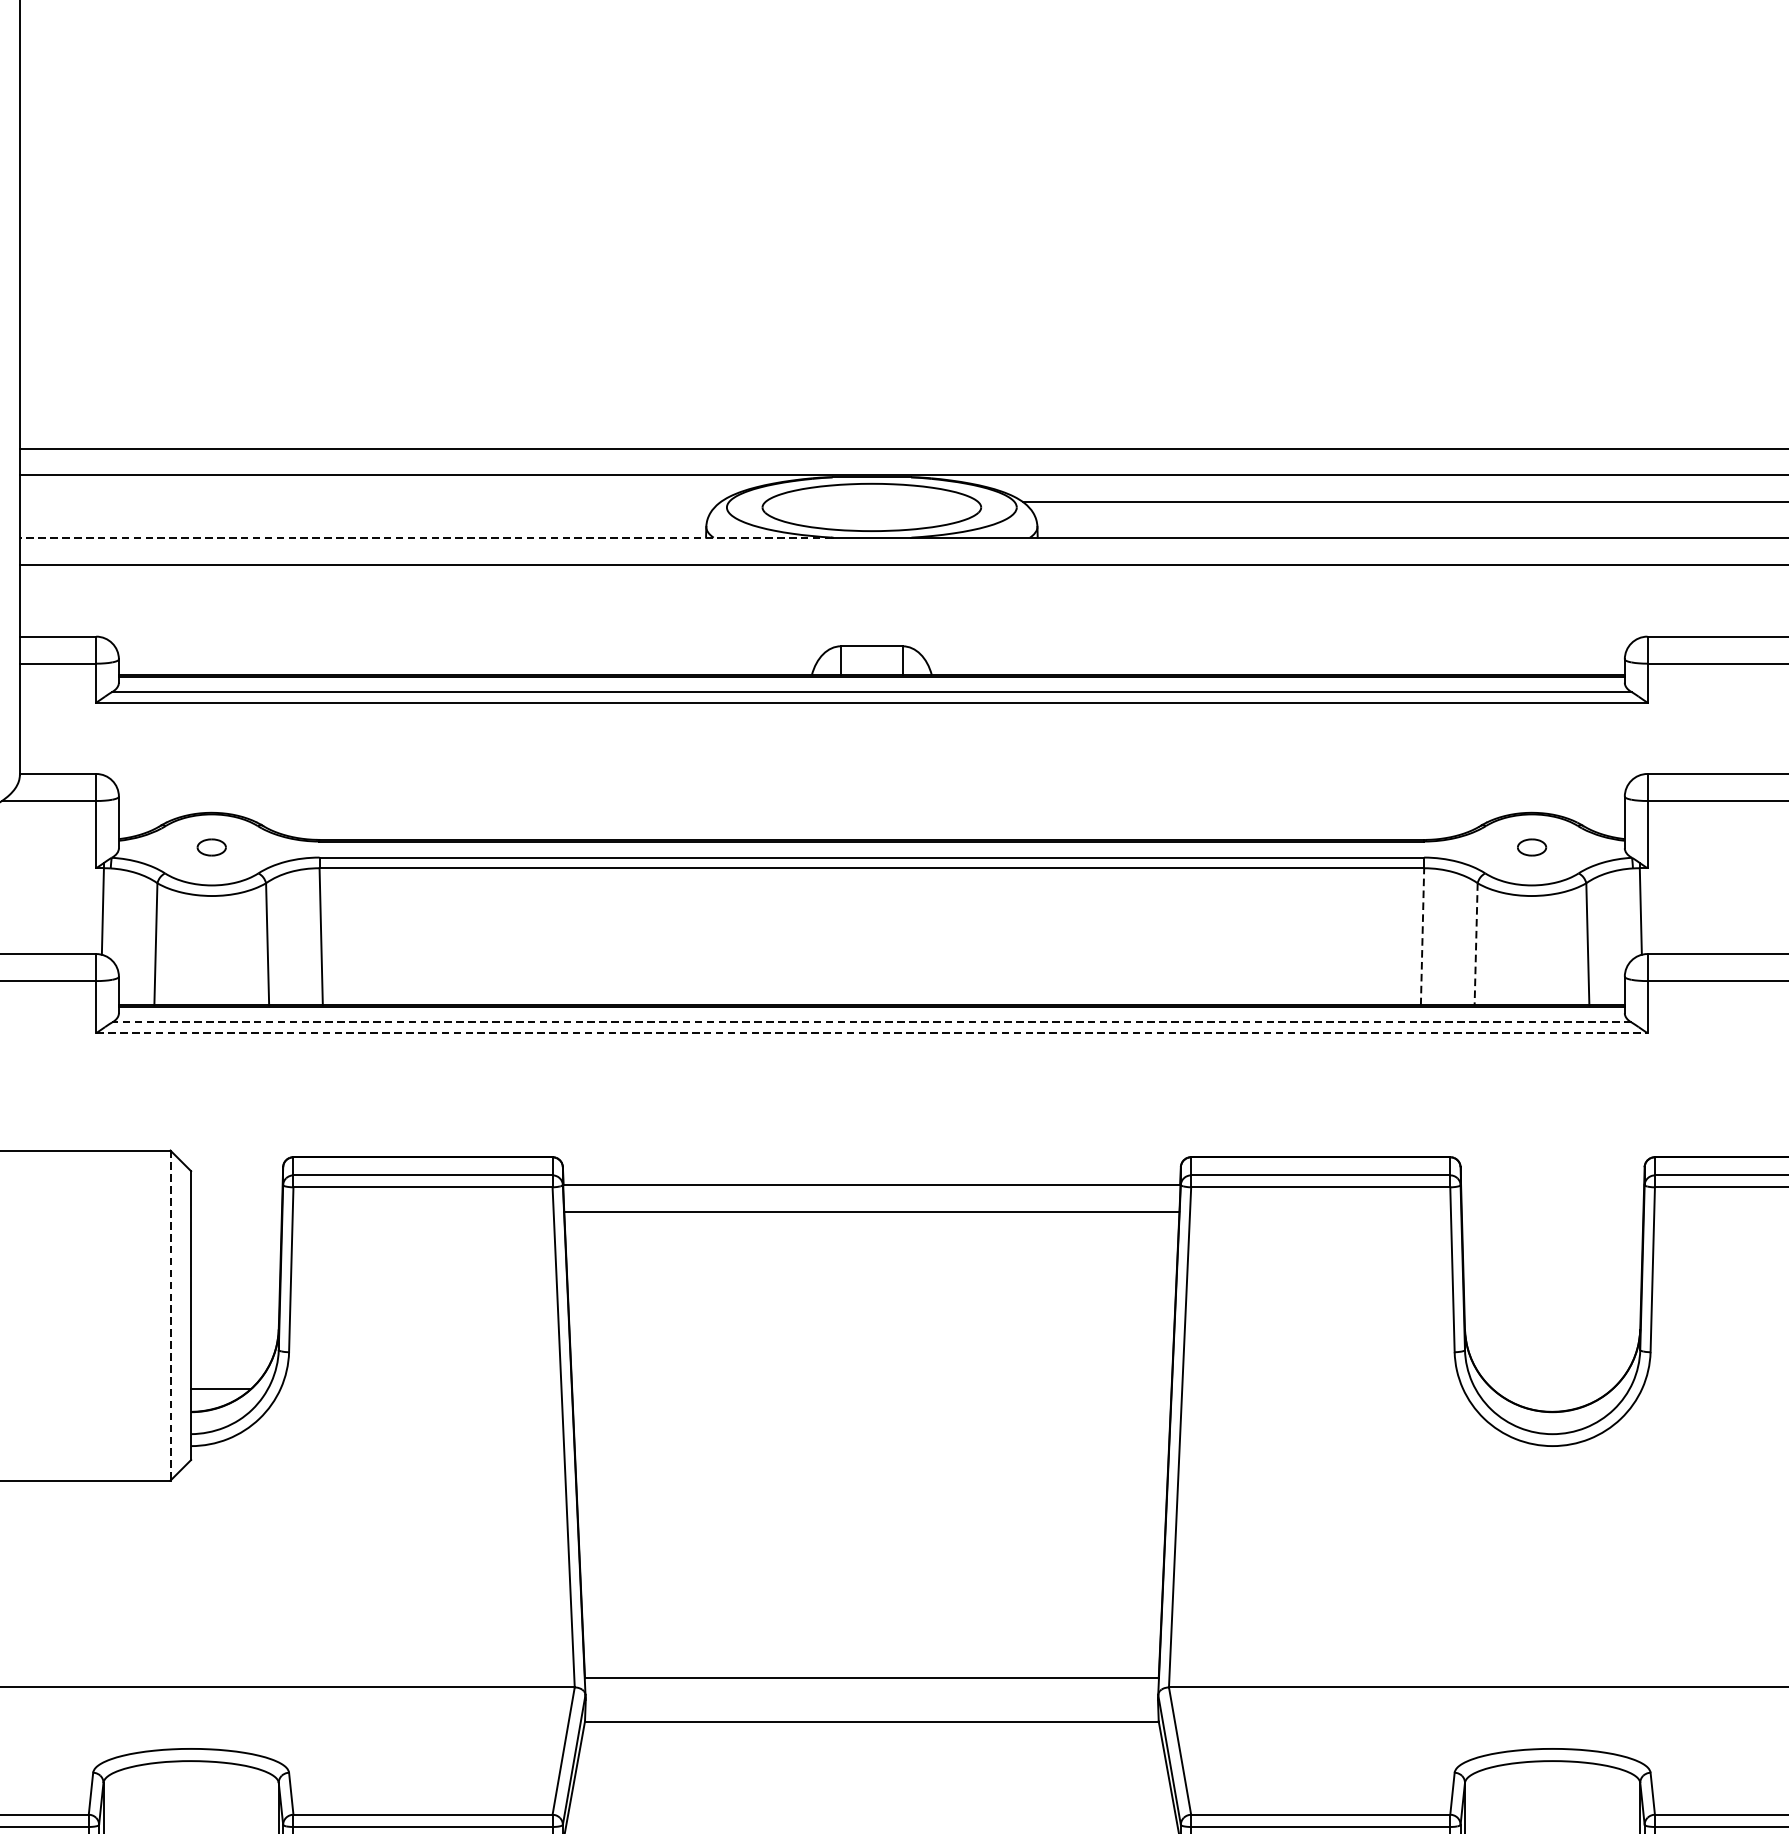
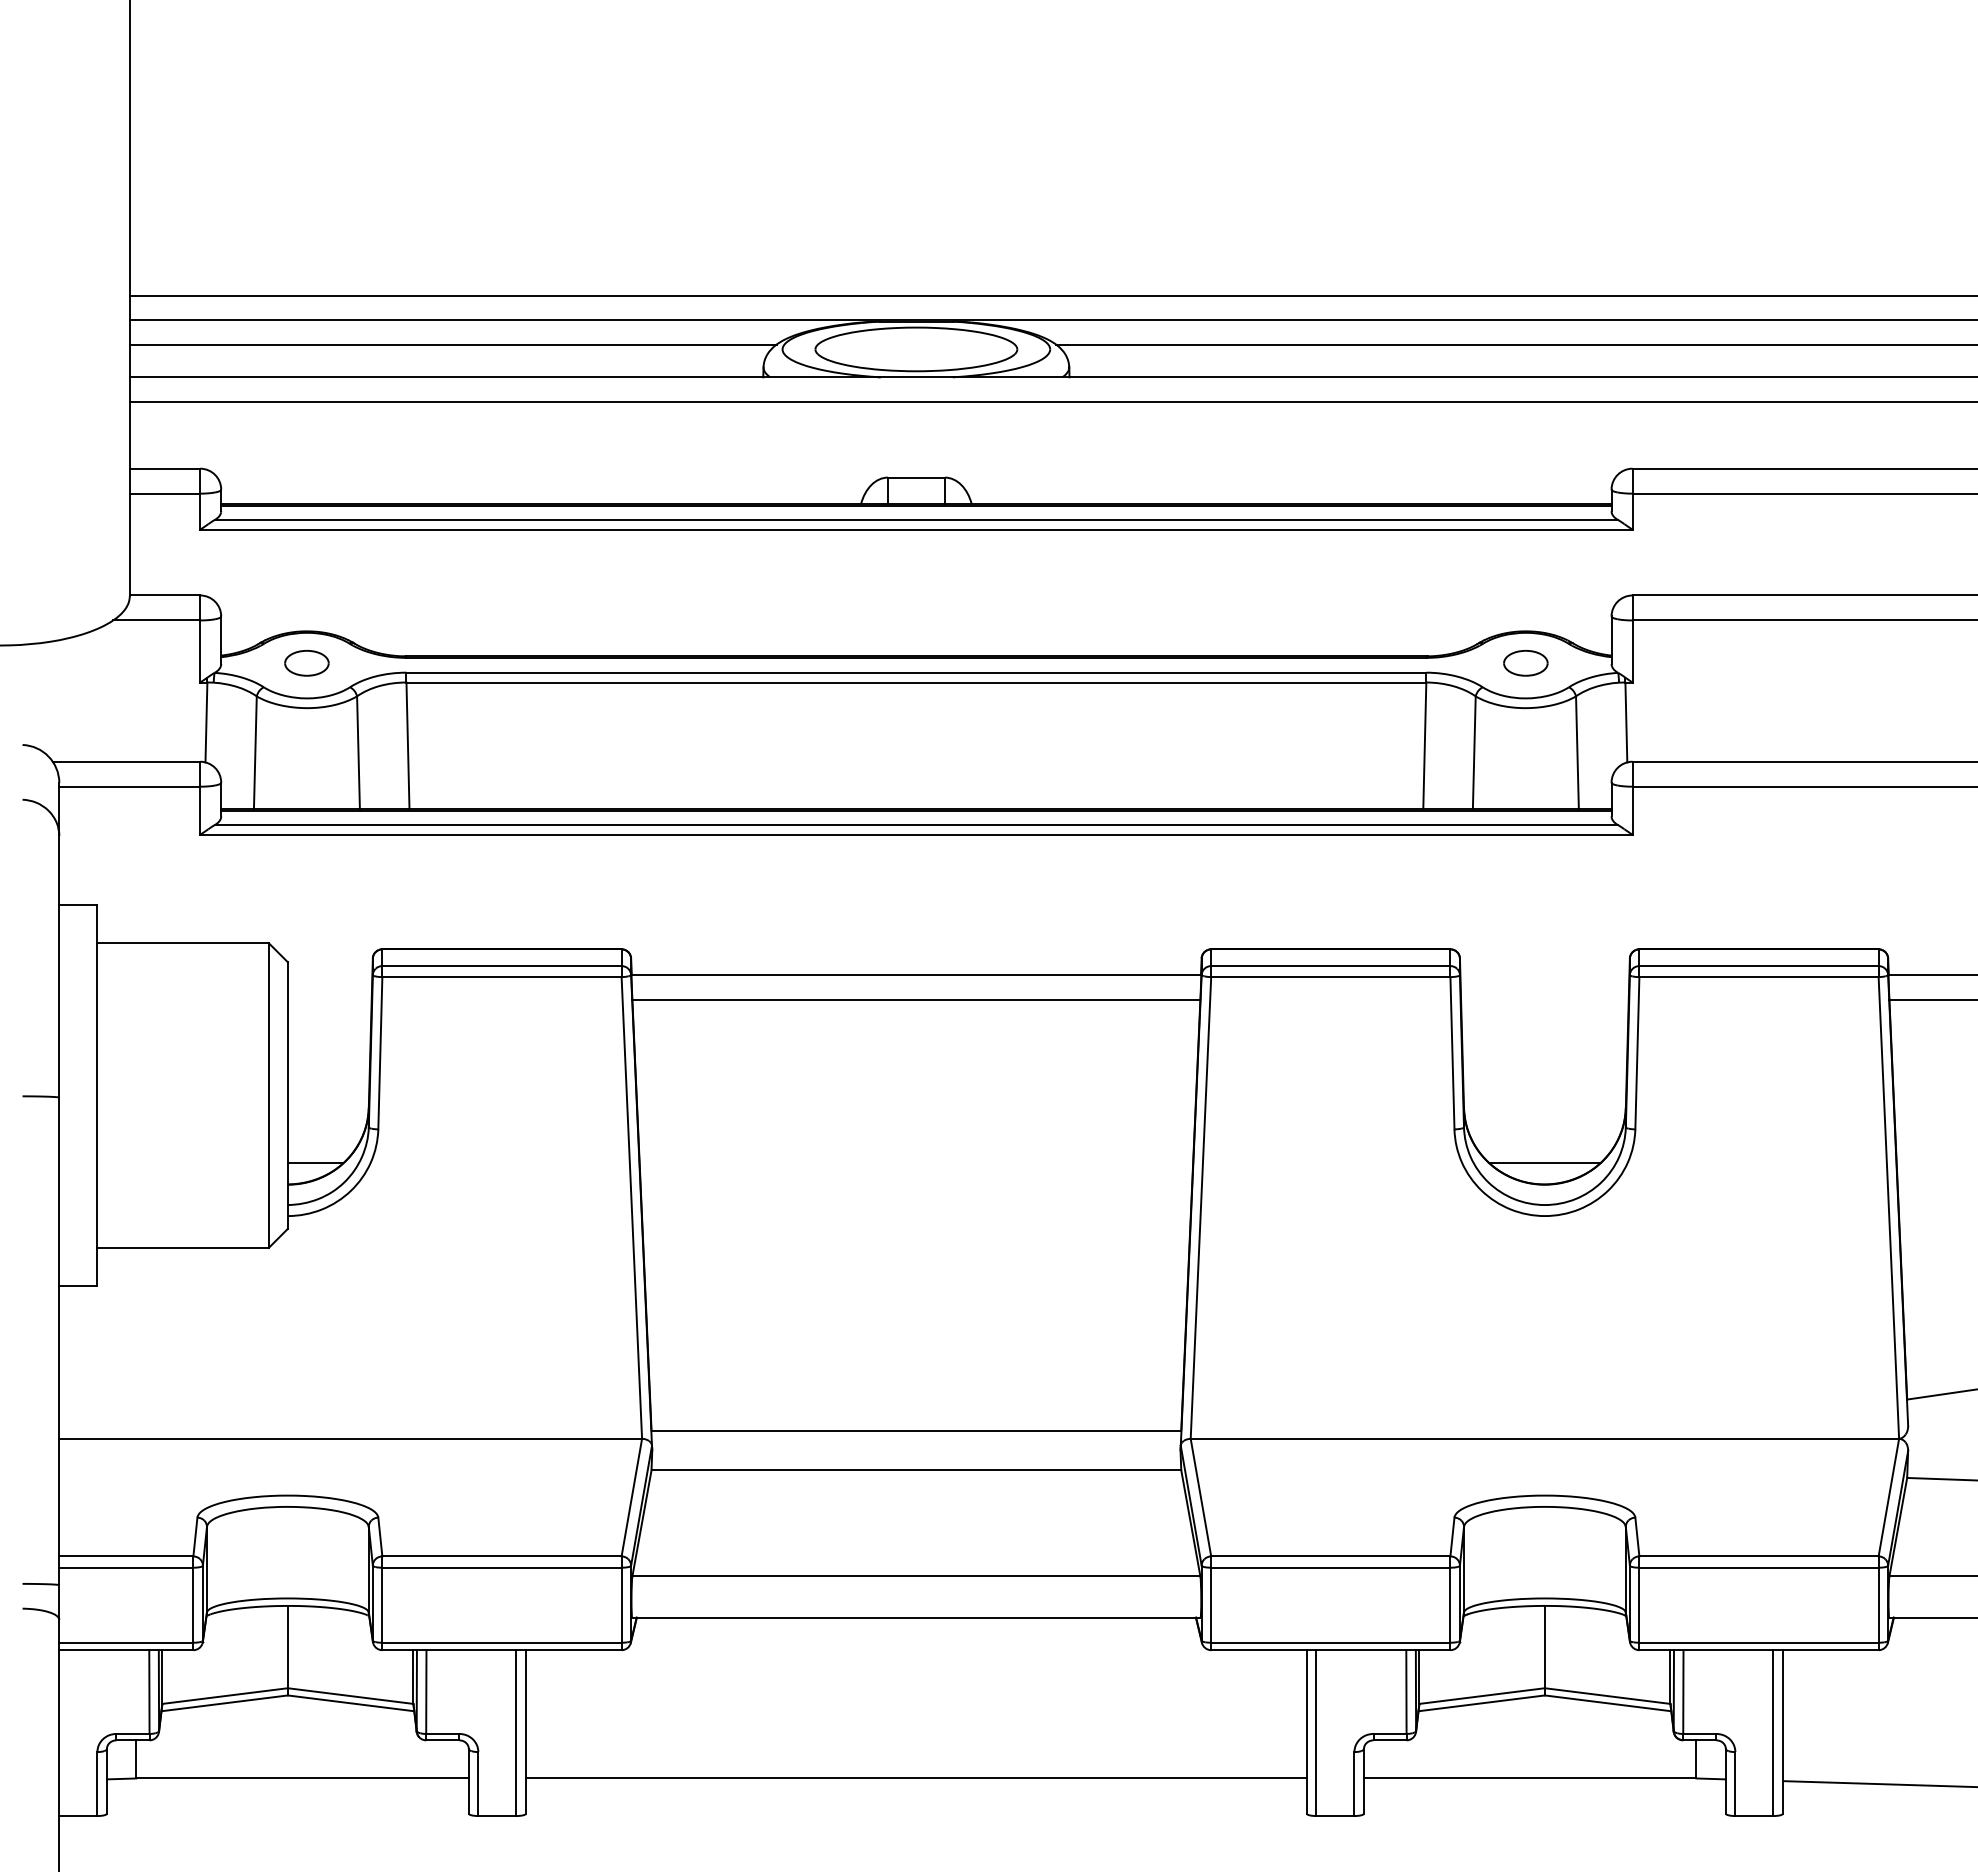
line: (369, 502) -> (452, 344), added
line: (425, 537) -> (504, 377), dashed -> solid
part: (211, 847) -> (306, 663), size x1.67
part: (1531, 847) -> (1525, 663), size x1.67
line: (1422, 936) -> (1424, 745), dashed -> solid
line: (1476, 945) -> (1474, 753), dashed -> solid
line: (870, 1022) -> (915, 824), dashed -> solid
line: (871, 1032) -> (916, 834), dashed -> solid
line: (170, 1316) -> (268, 1096), dashed -> solid
line: (1552, 1389) -> (1544, 1163), added

